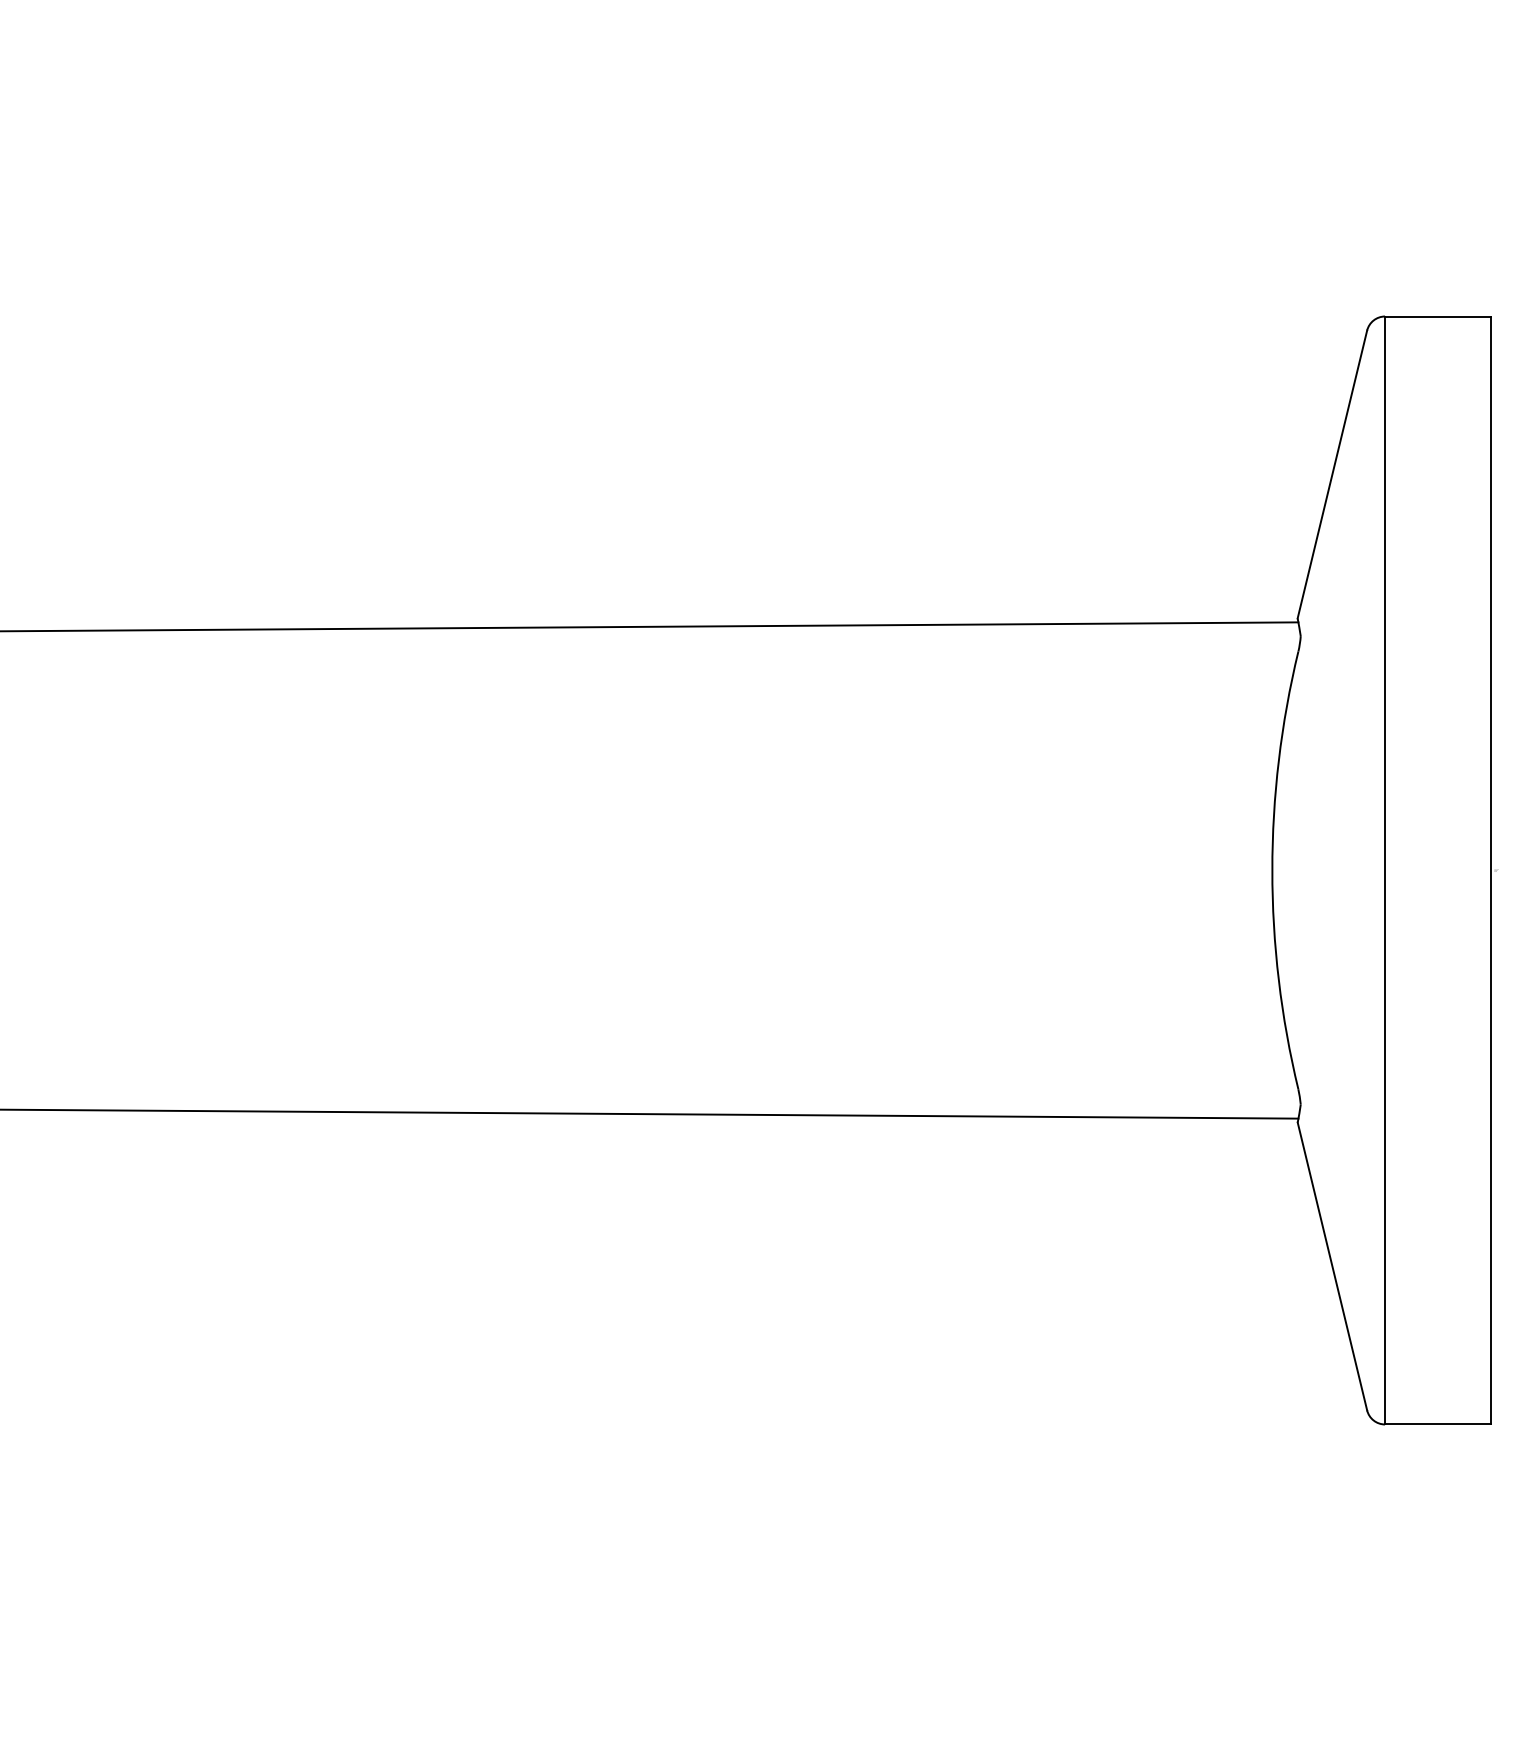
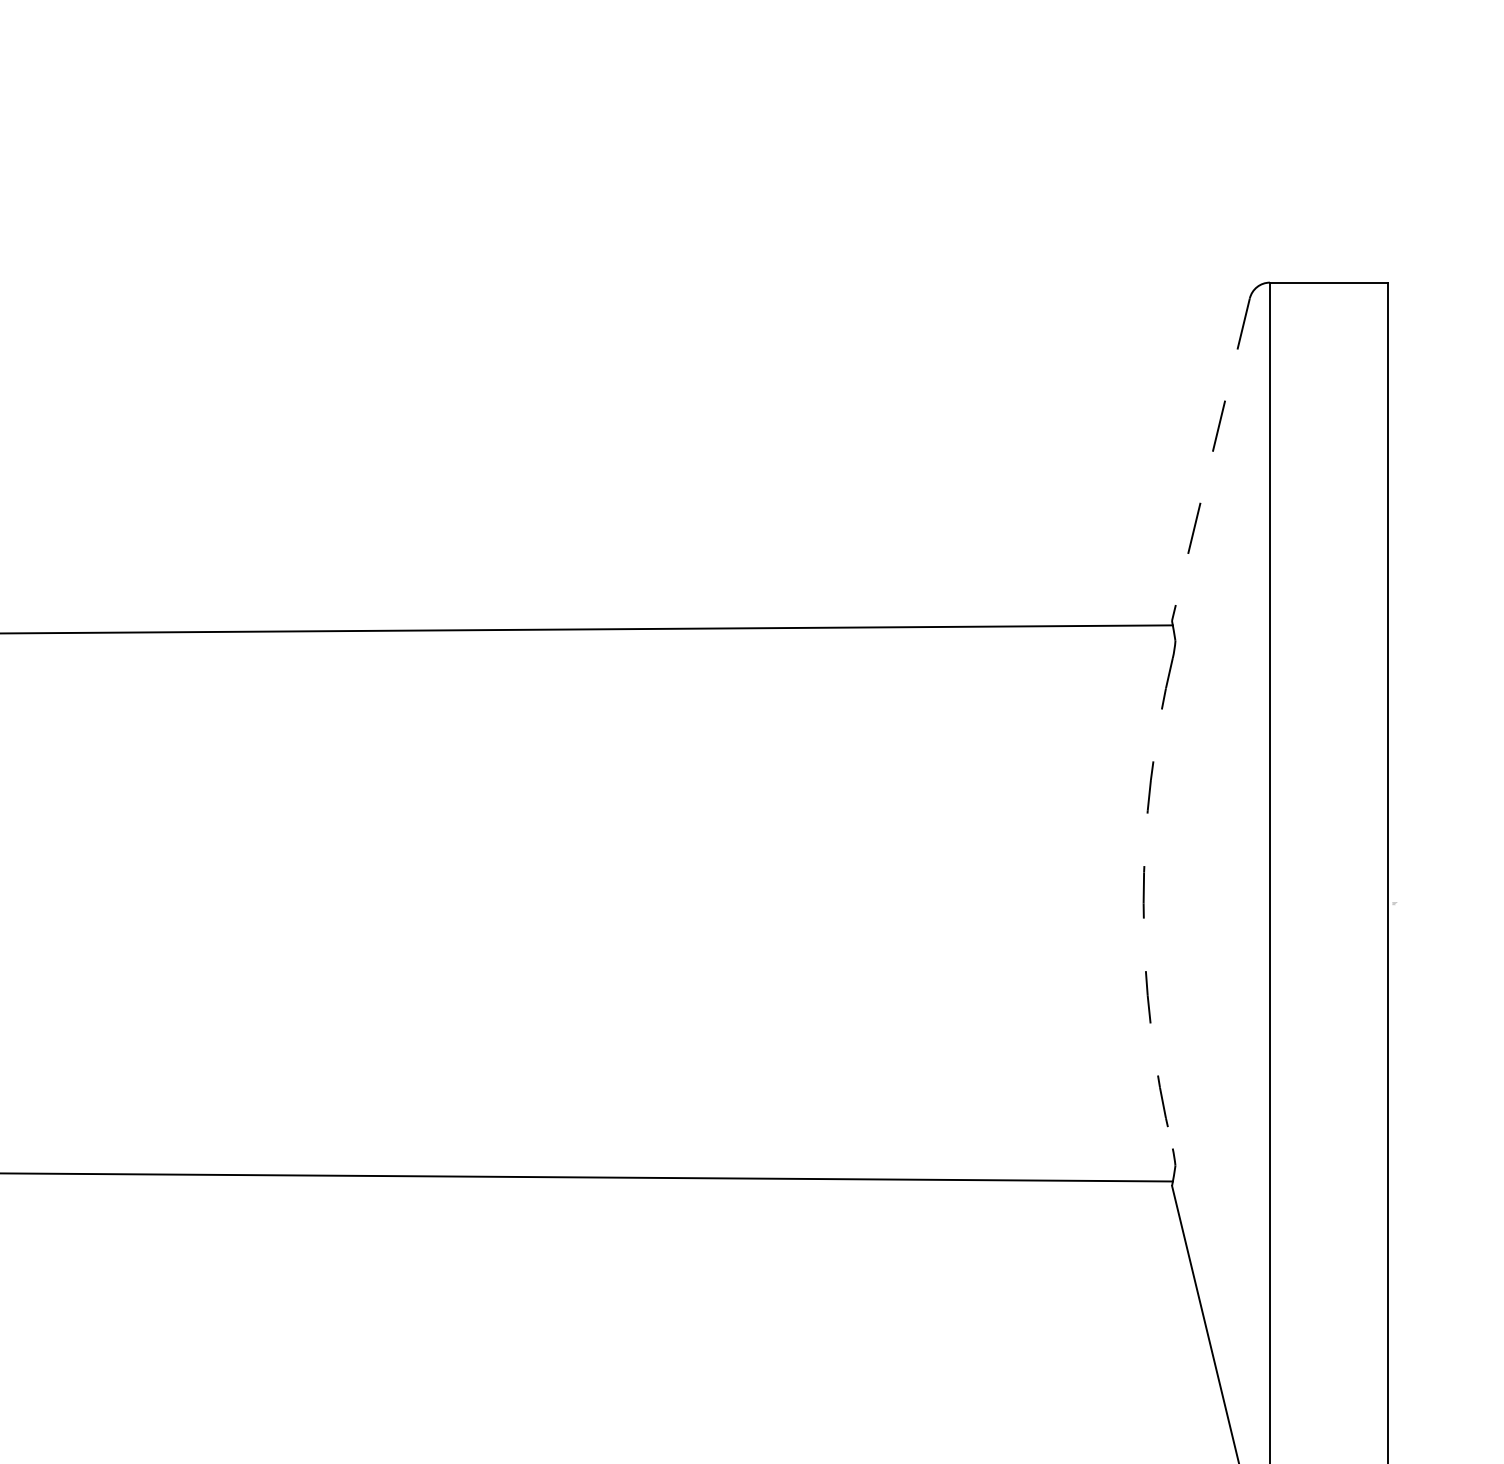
line: (1332, 475) -> (1211, 460), solid -> dashed
arc: (1272, 870) -> (1143, 903), solid -> dashed

